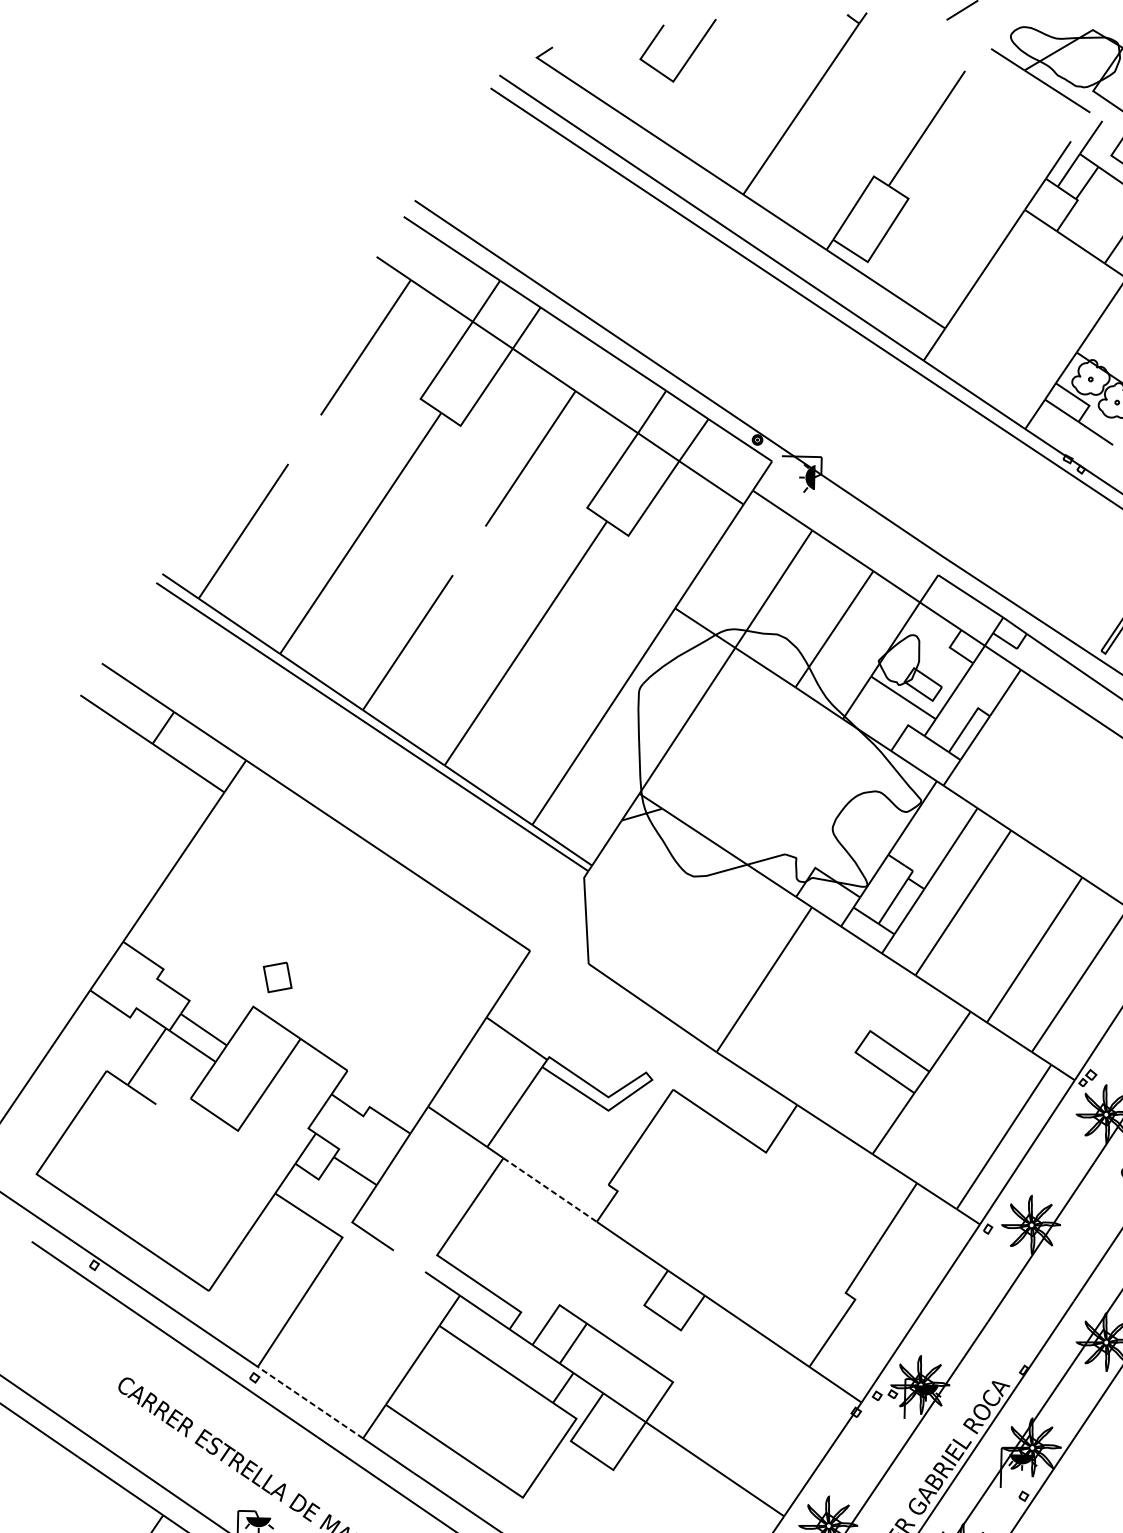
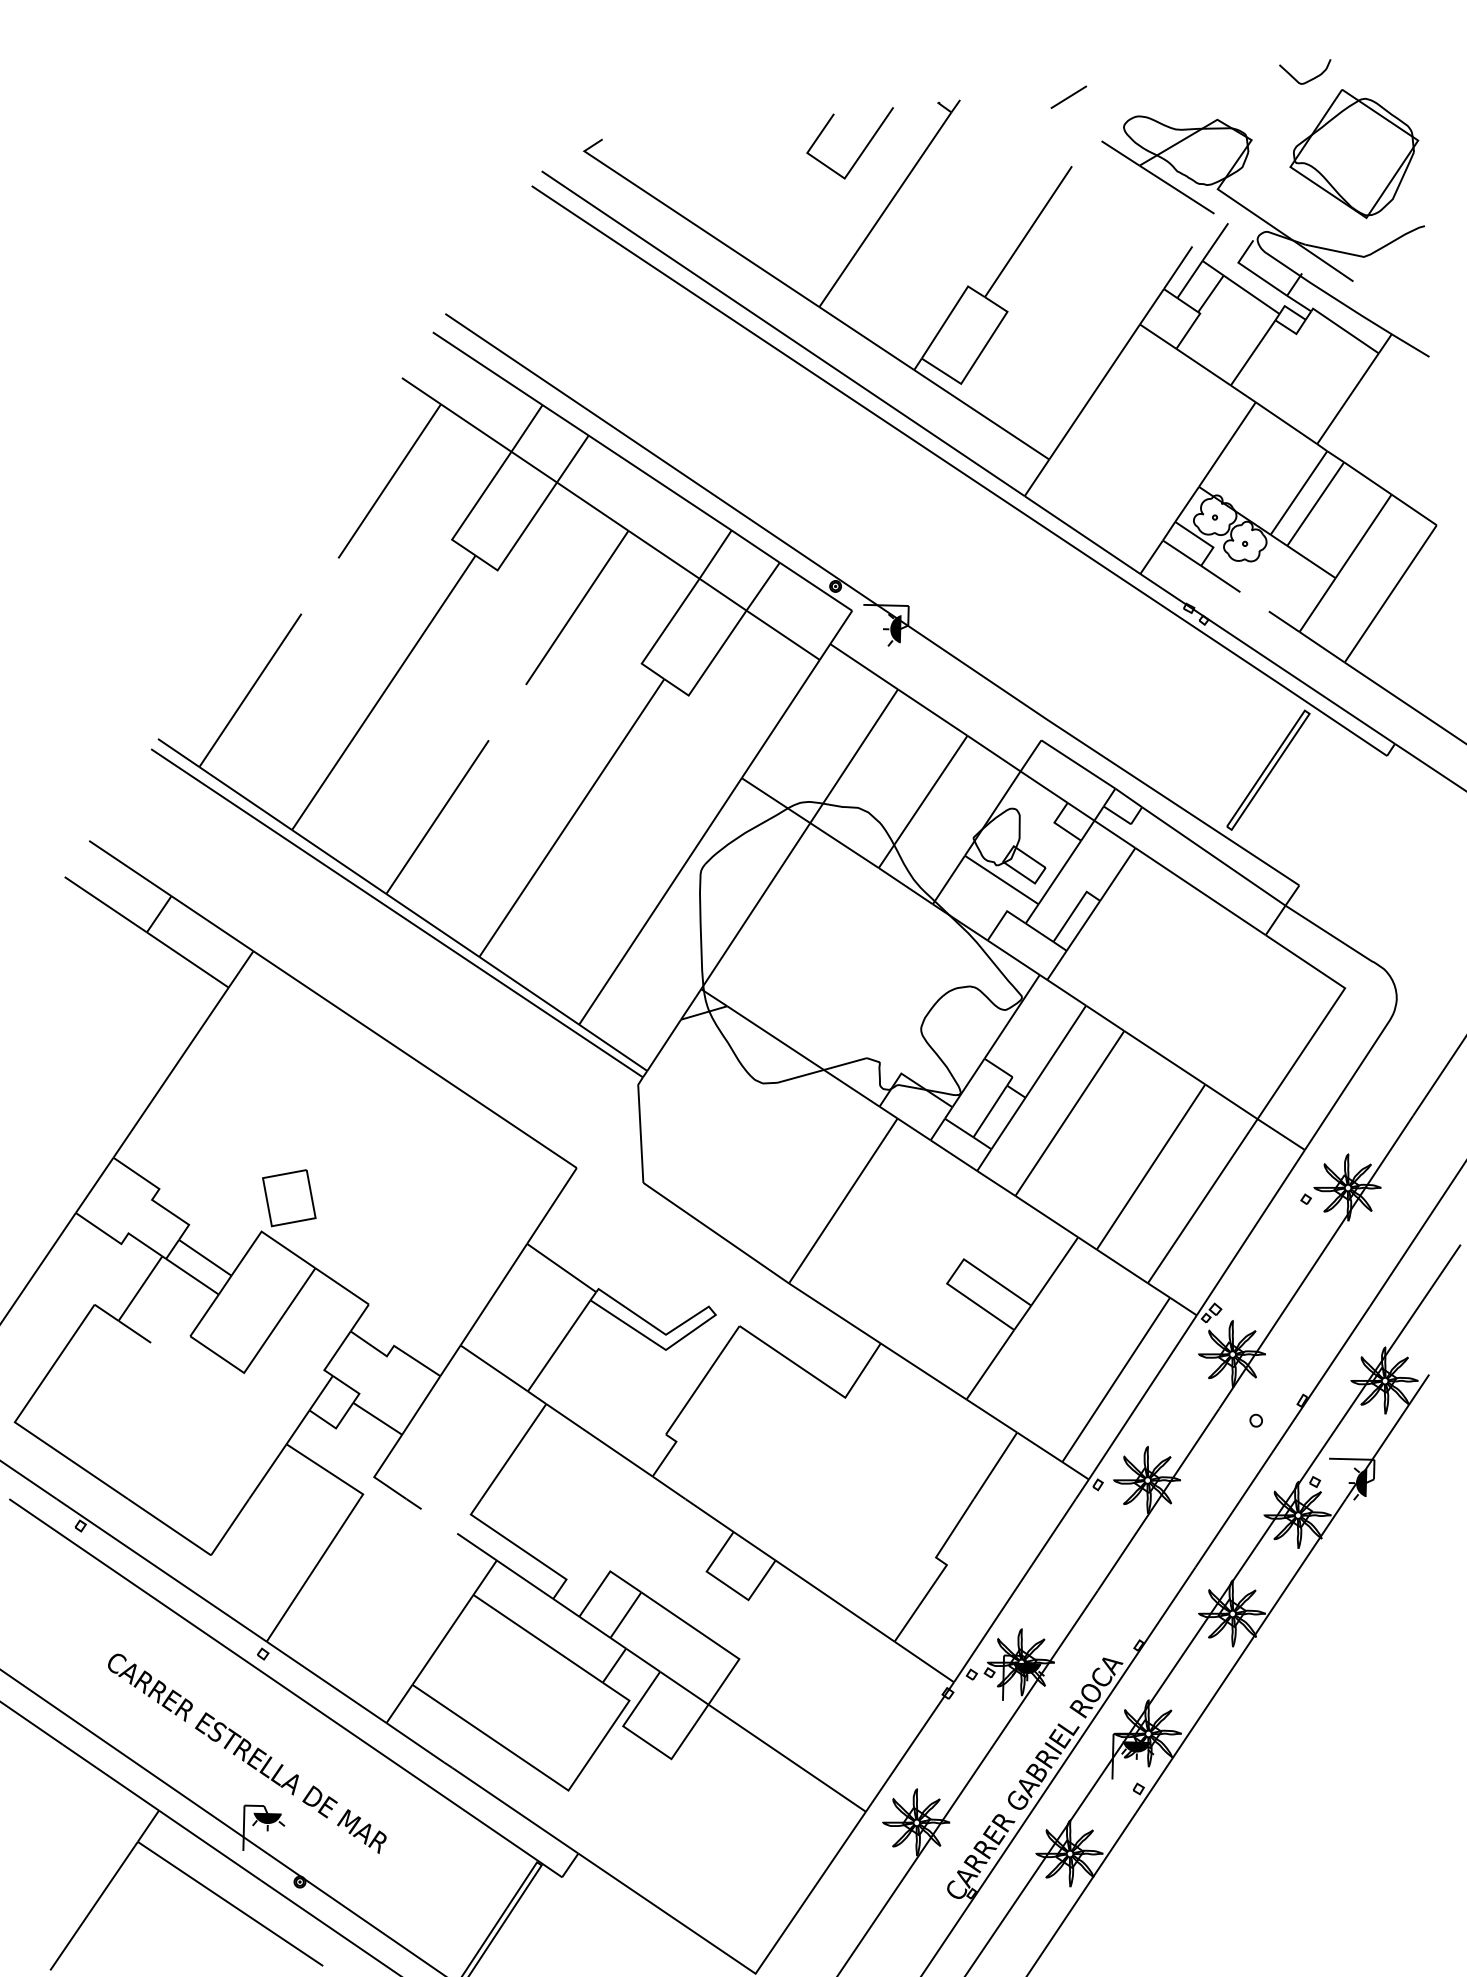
line: (688, 57) -> (862, 150), moved
part: (277, 977) -> (289, 1198), size x1.67
line: (550, 1190) -> (599, 1440), dashed -> solid
line: (310, 1402) -> (326, 1682), dashed -> solid

